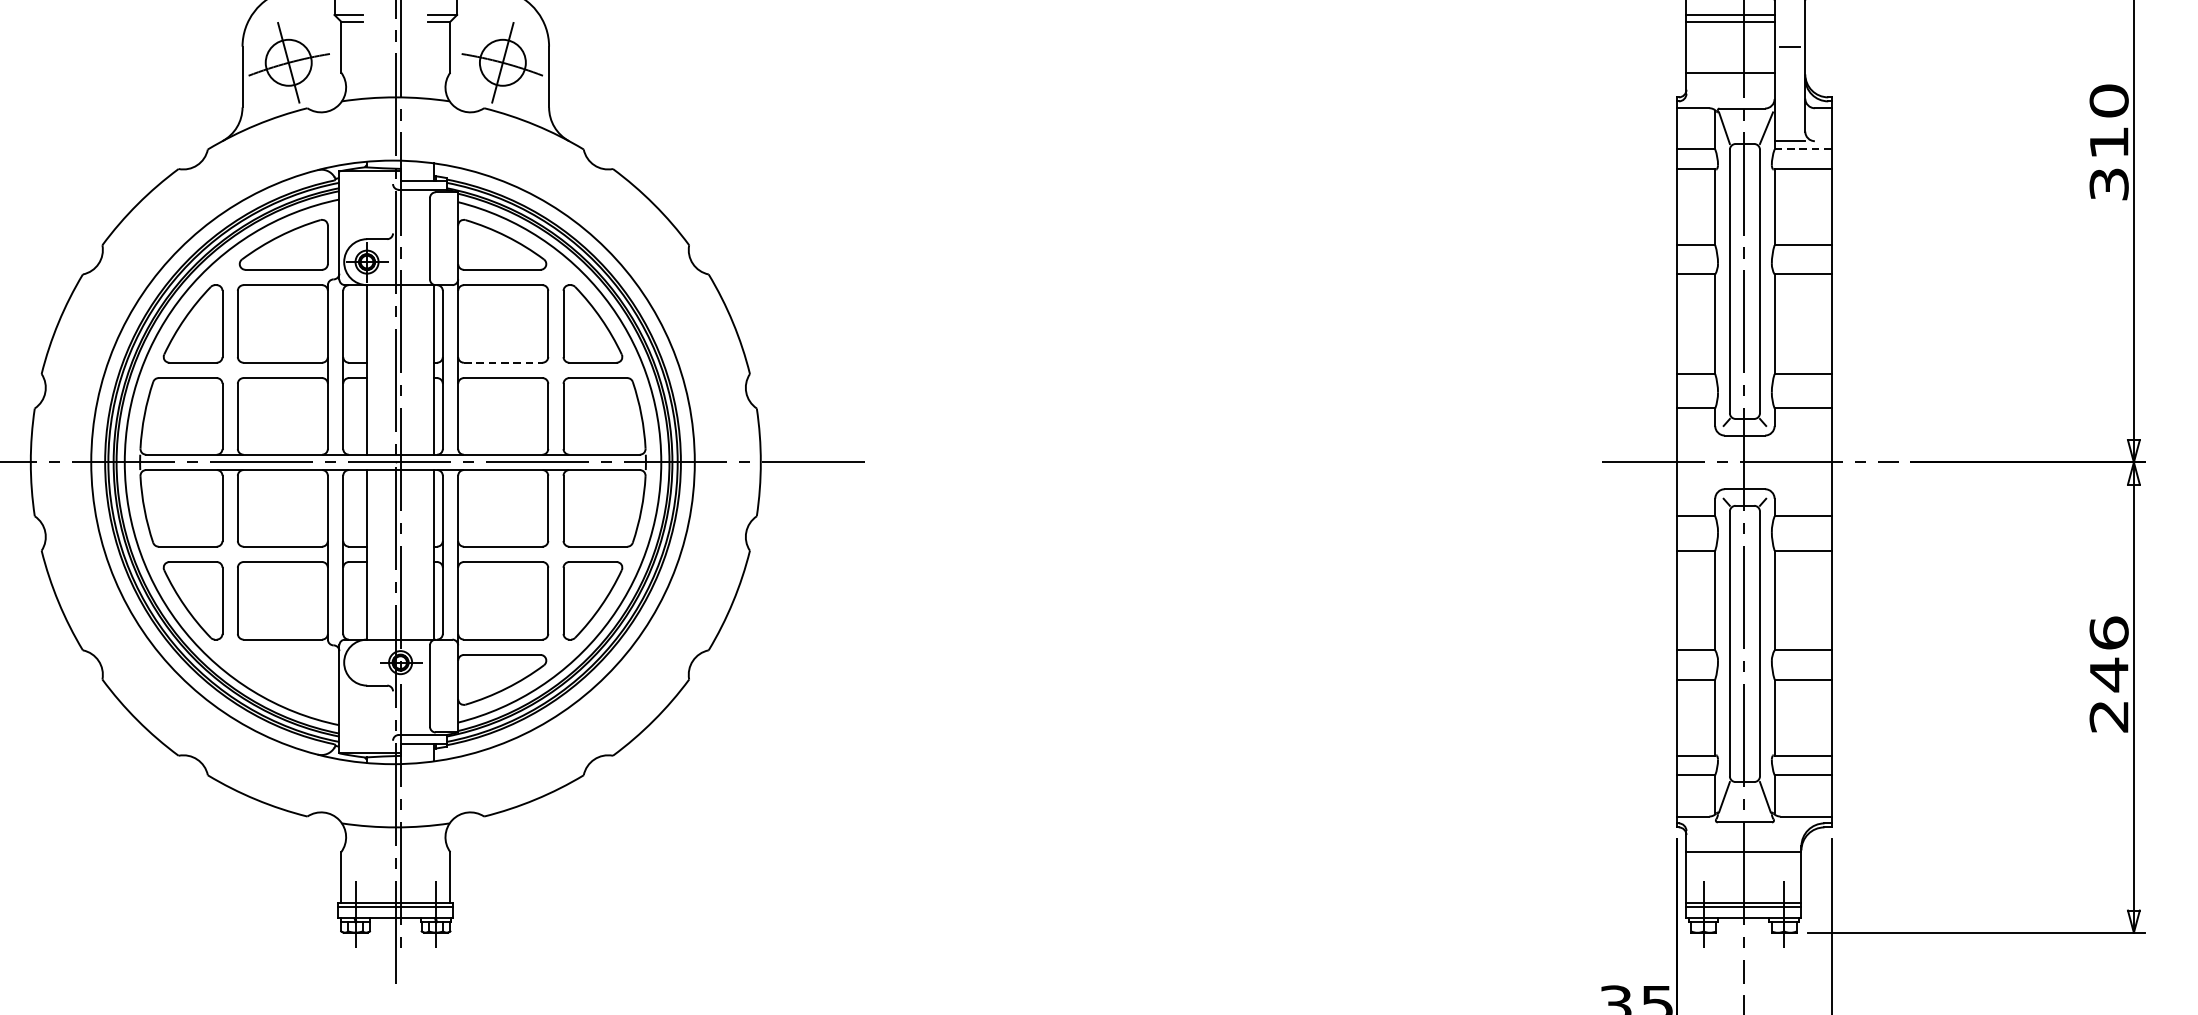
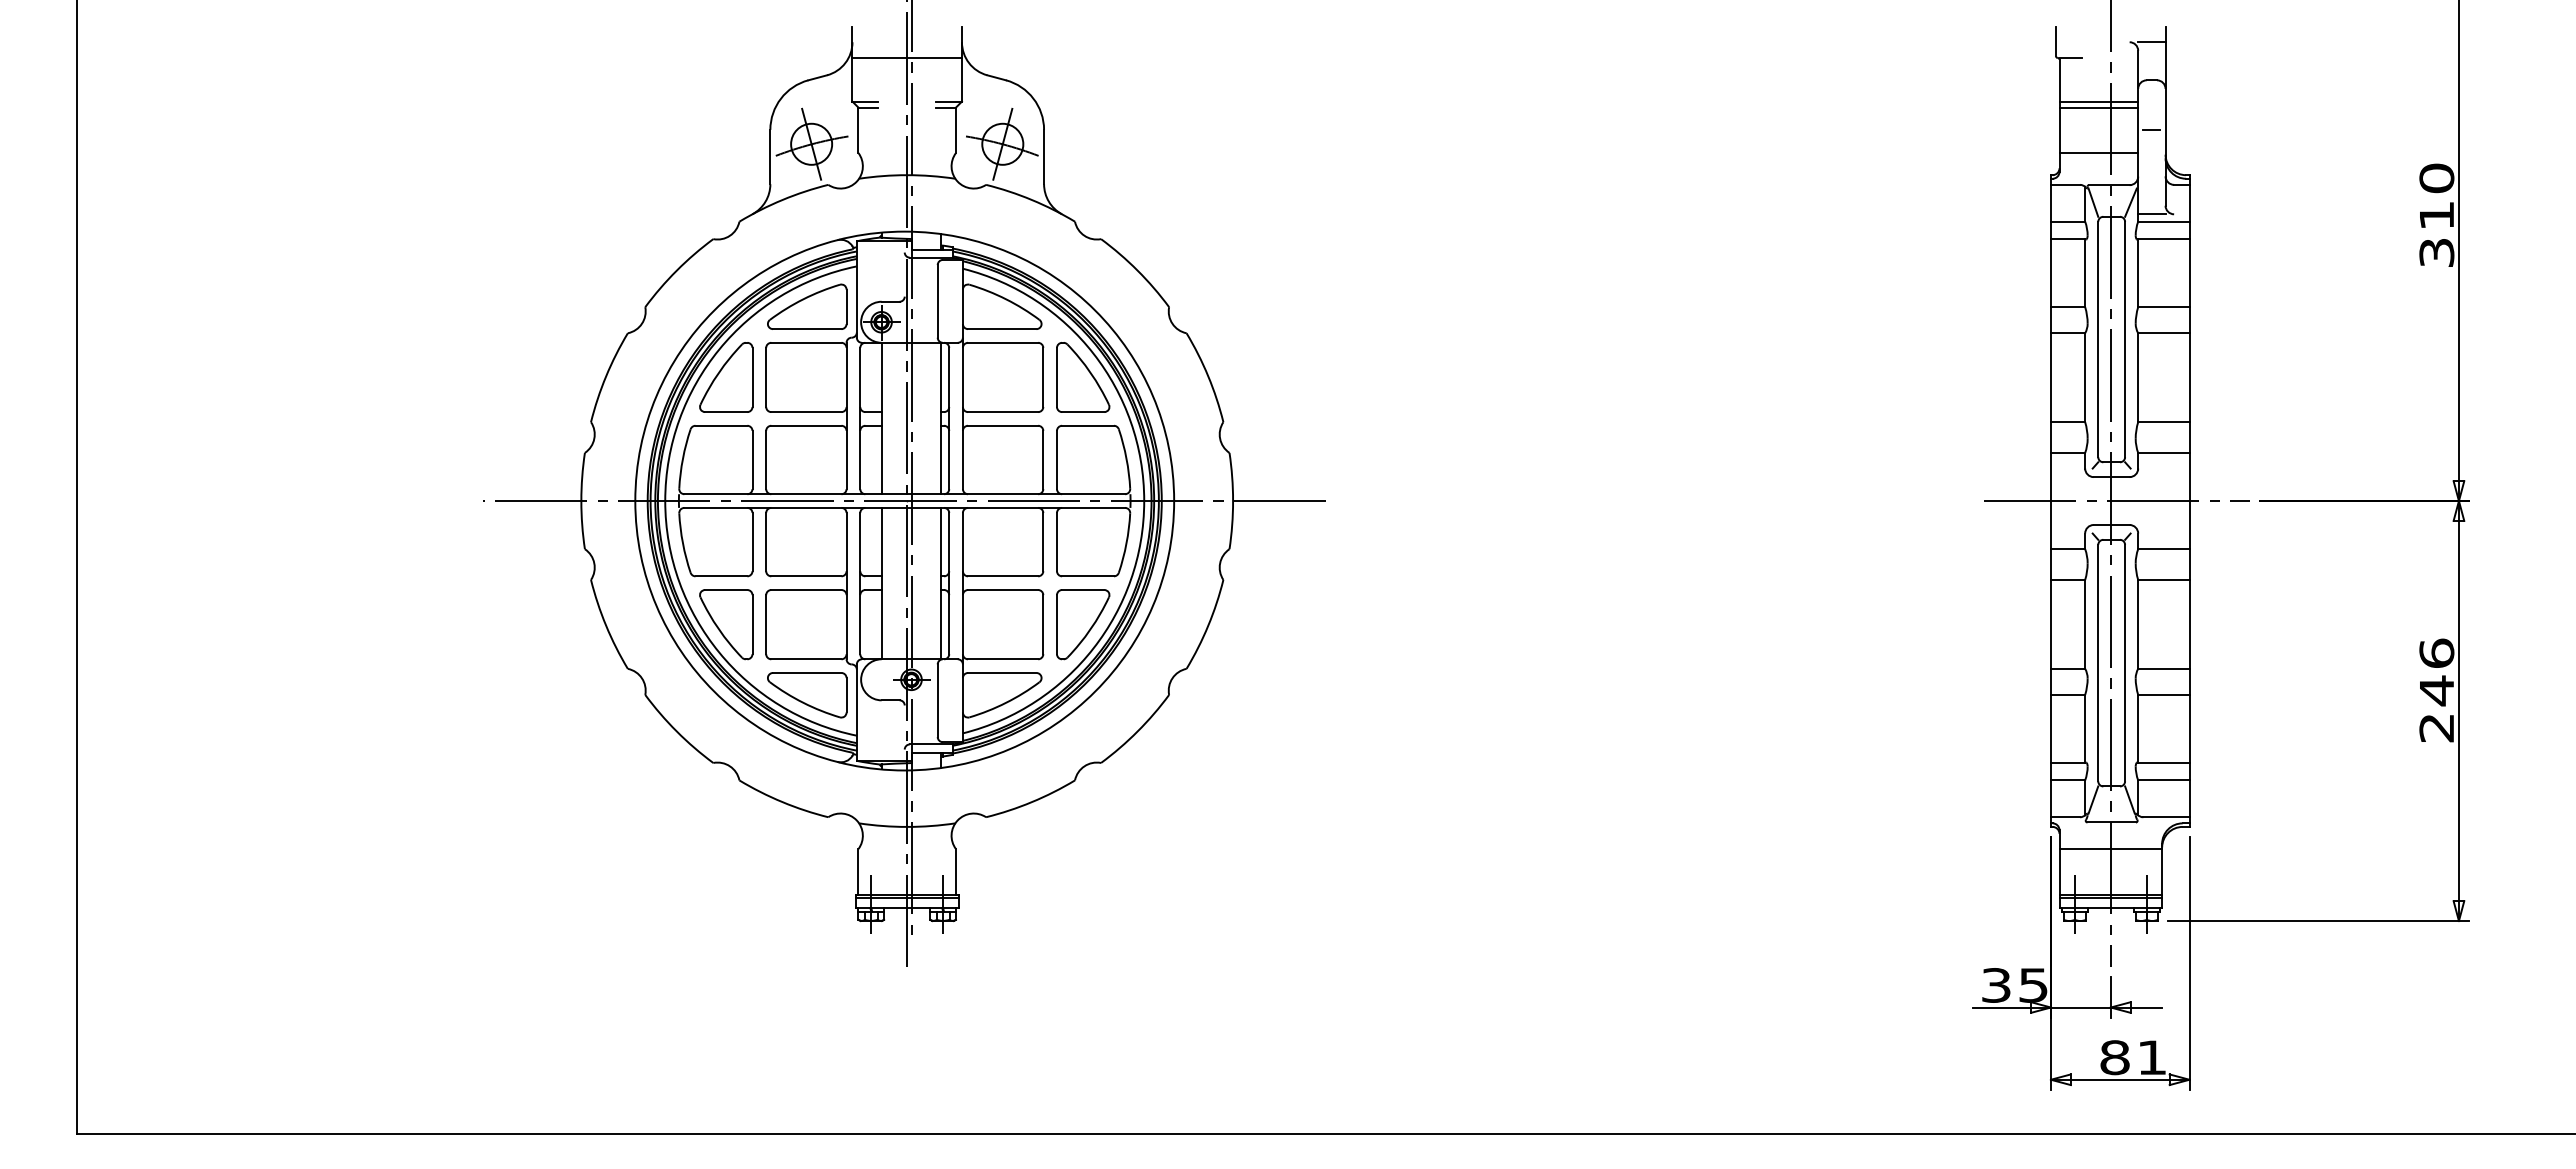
line: (1802, 149) -> (2163, 221), dashed -> solid
line: (503, 363) -> (1003, 412), dashed -> solid
part: (284, 680) -> (807, 695), added

